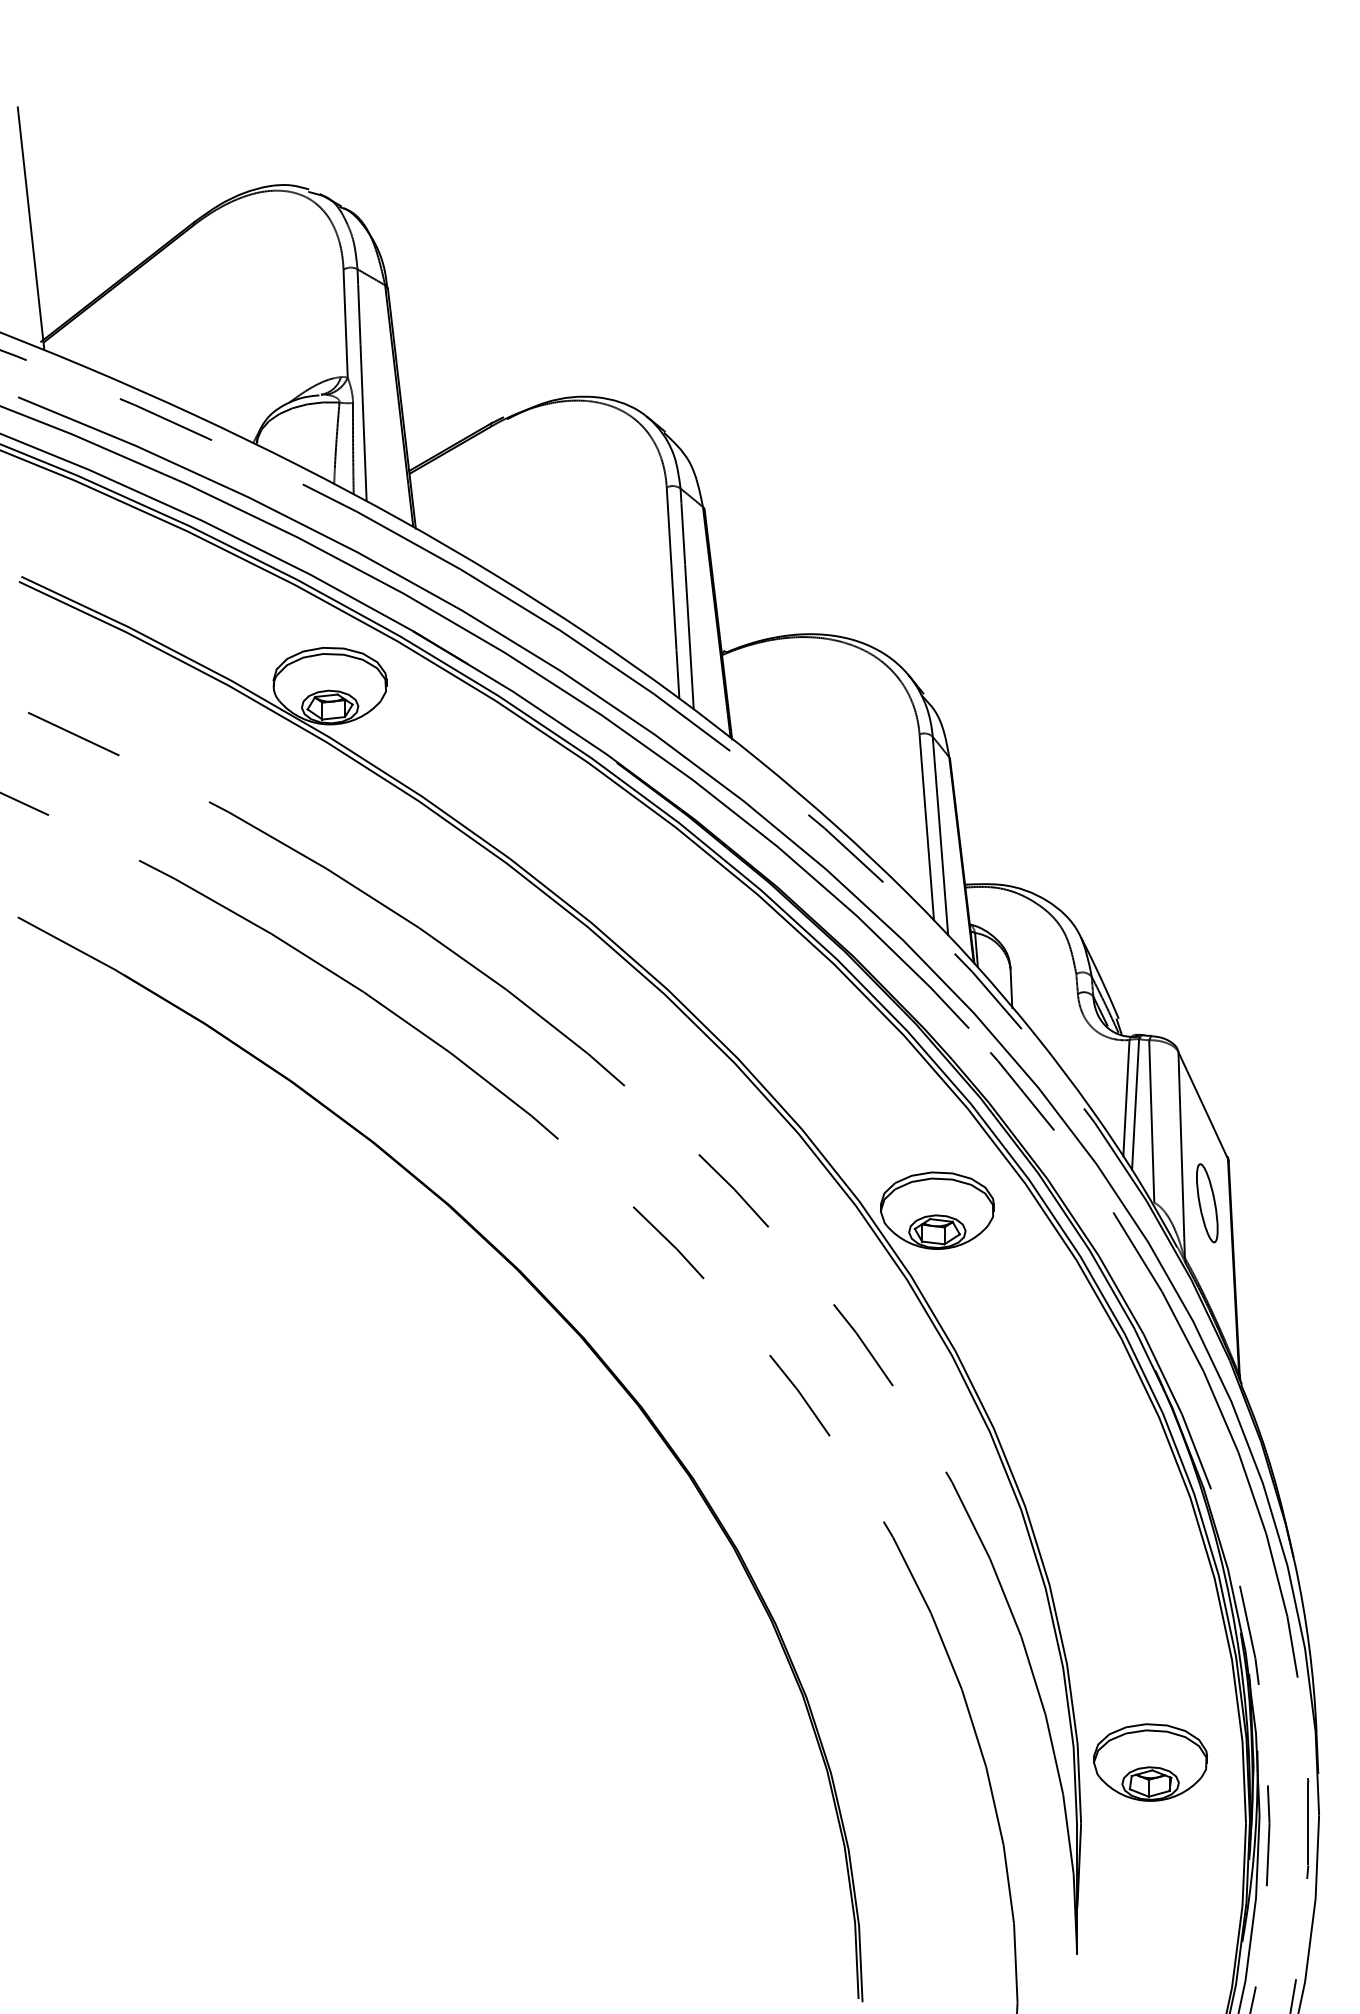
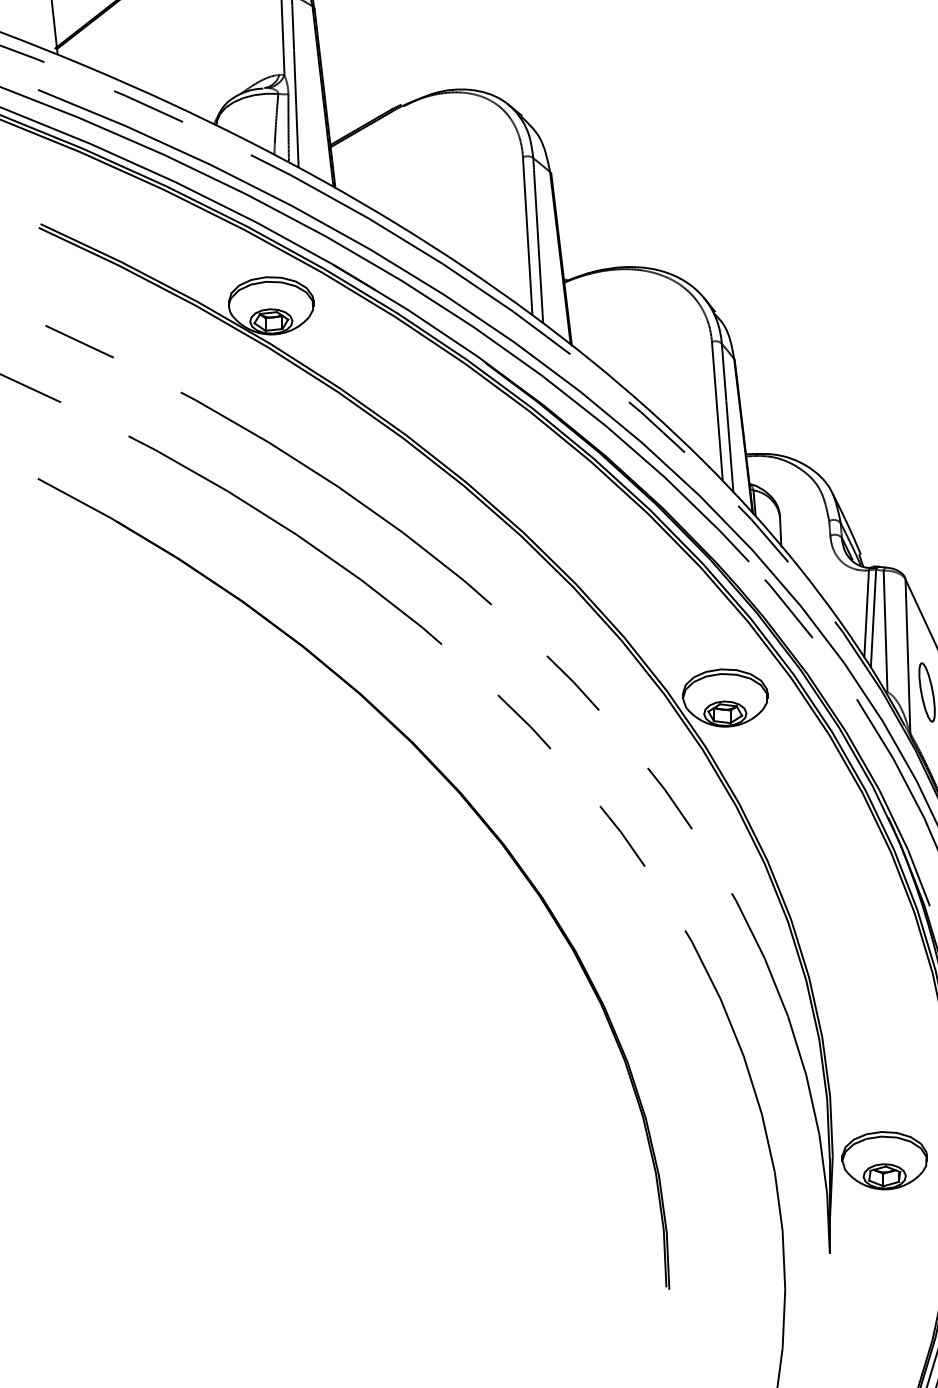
part: (1150, 1762) -> (884, 1160), moved

